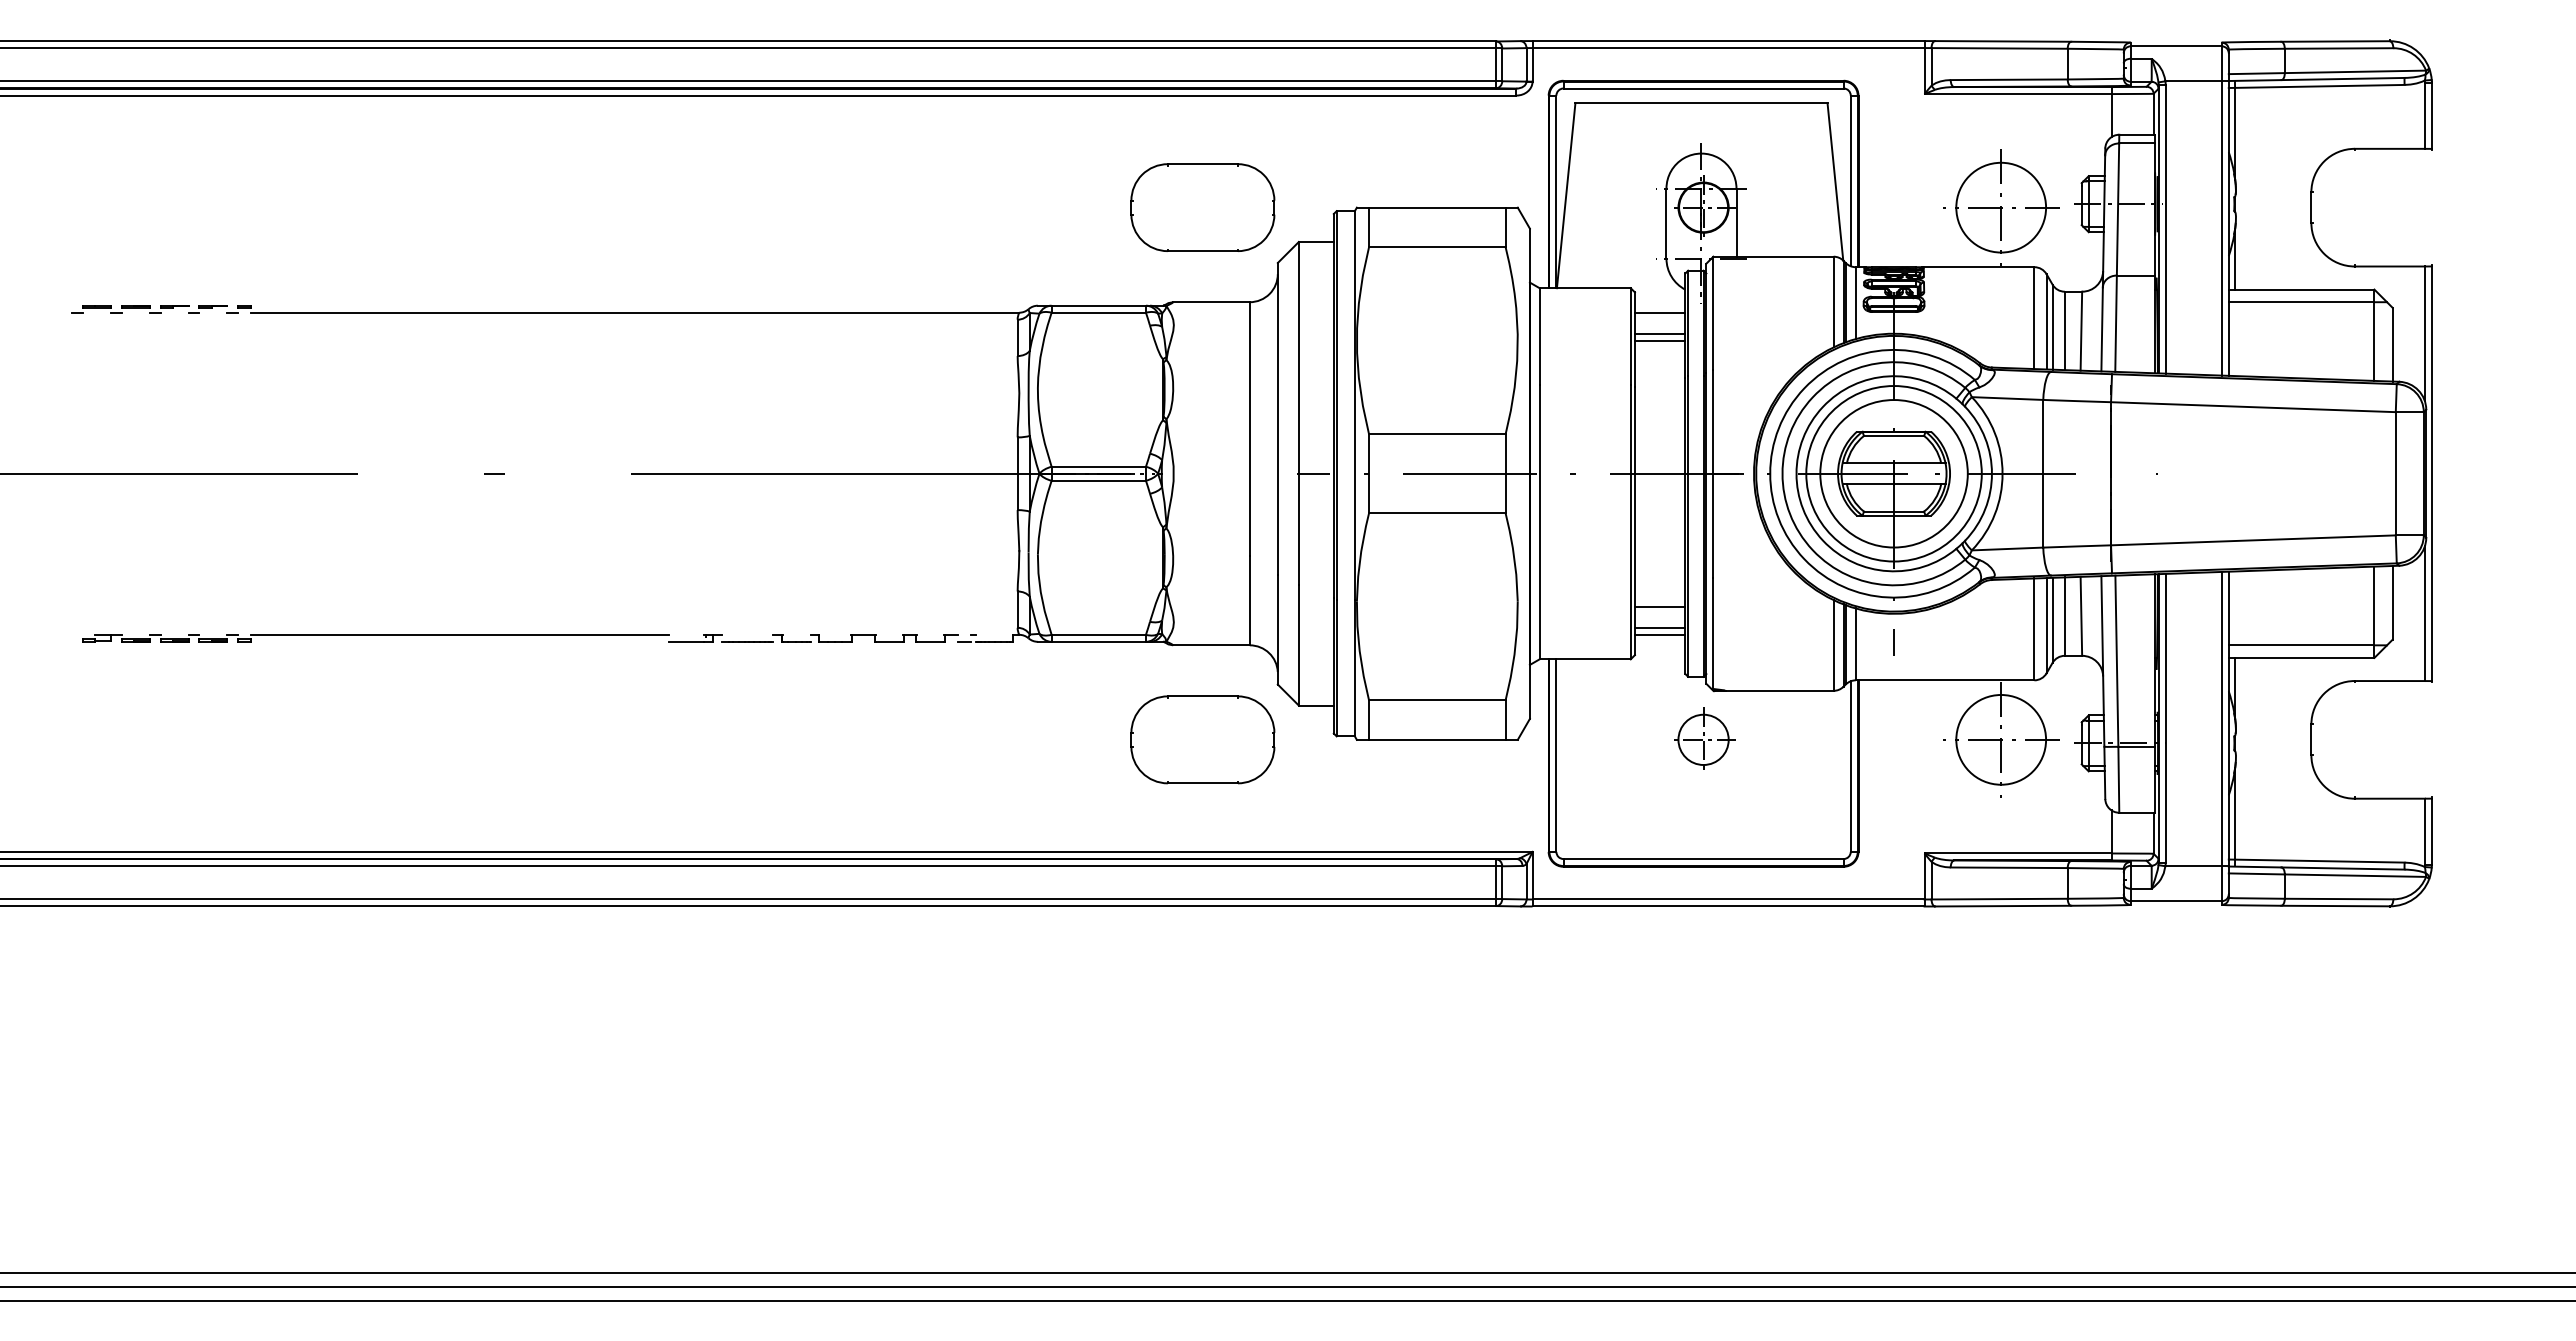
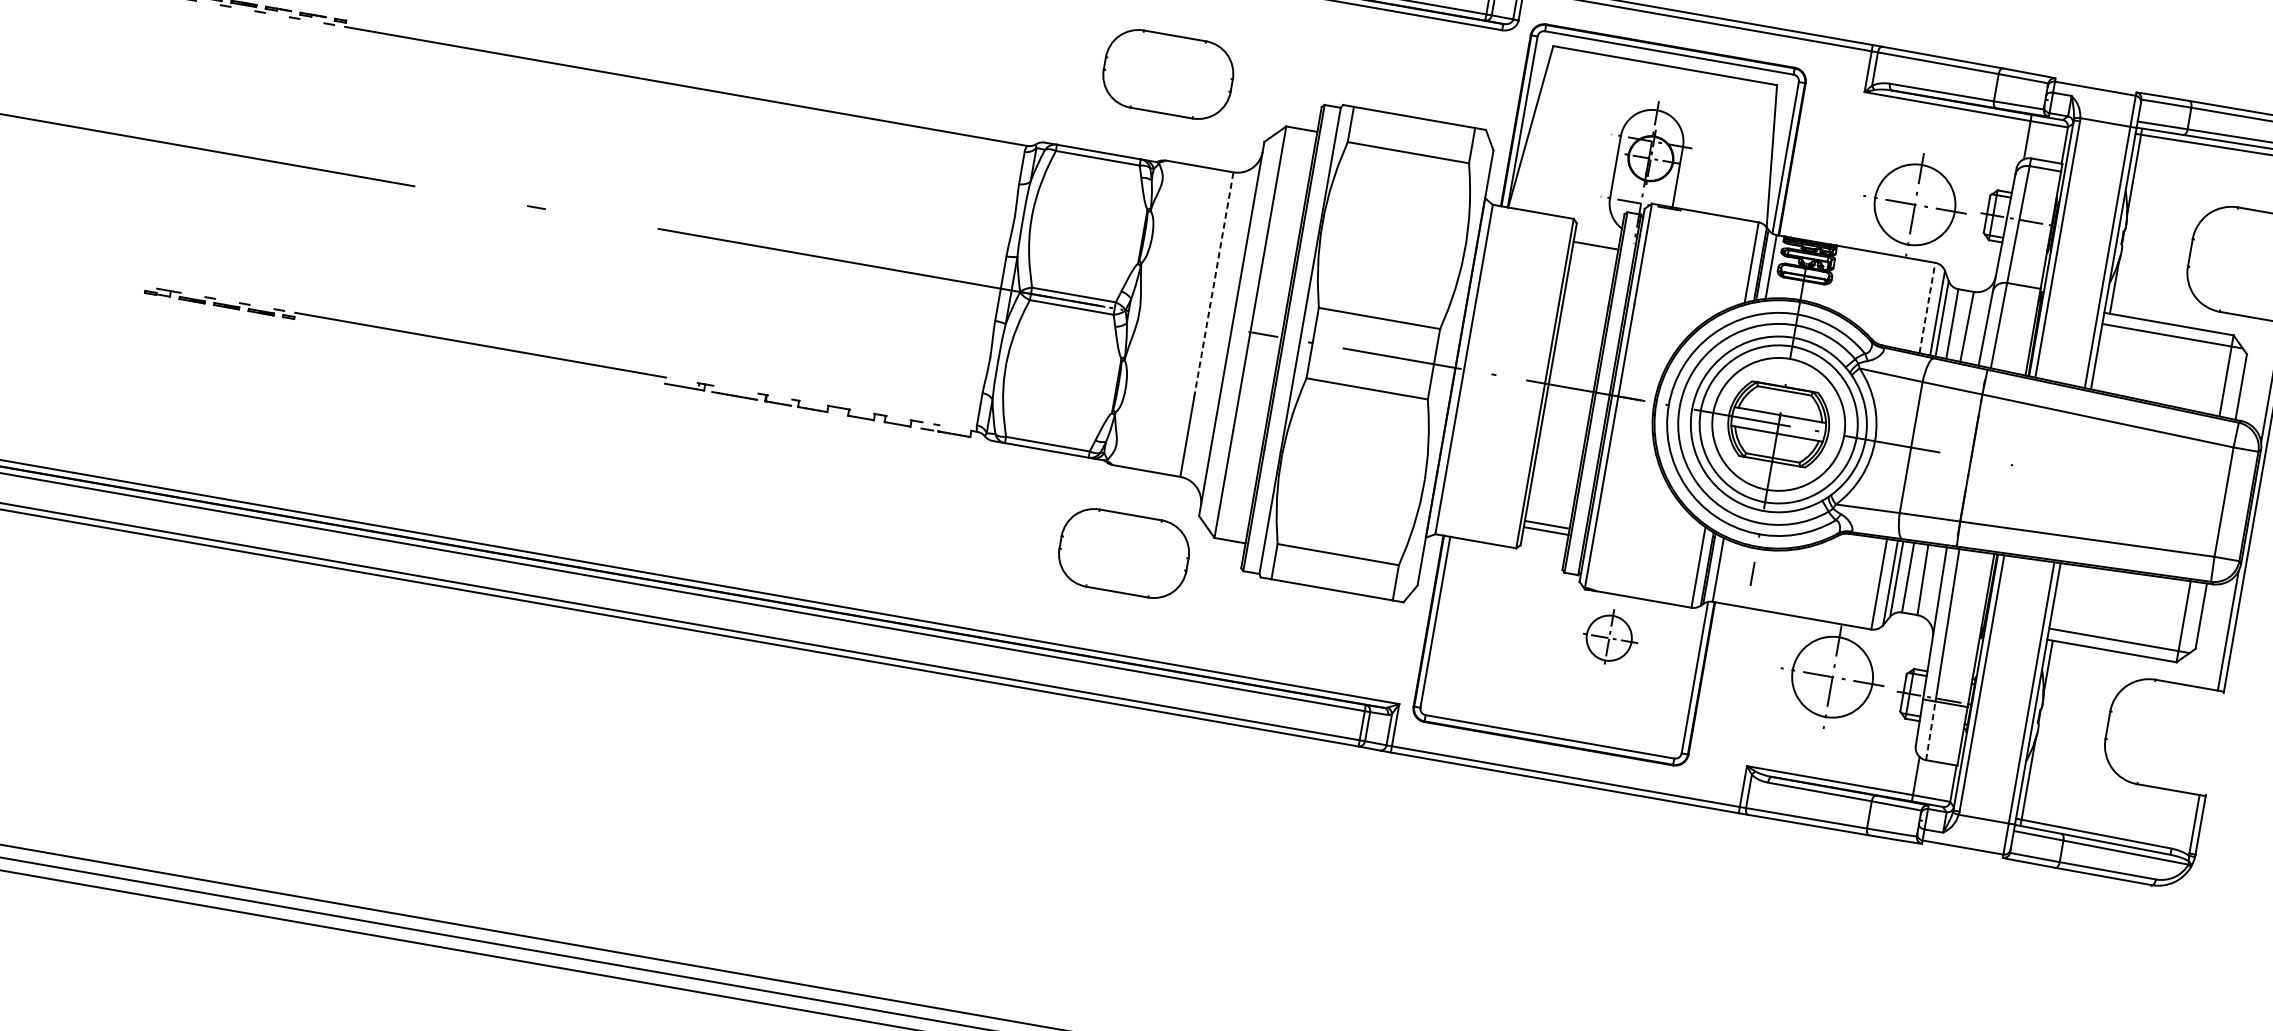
part: (1202, 207) -> (1167, 74), moved
line: (2034, 318) -> (1927, 308), solid -> dashed
line: (1659, 334) -> (1592, 264), removed
line: (1659, 340) -> (1591, 269), removed
line: (1249, 429) -> (1213, 285), solid -> dashed
line: (1659, 606) -> (1549, 505), removed
part: (1704, 738) -> (1610, 637), moved
line: (2118, 779) -> (1930, 730), solid -> dashed

